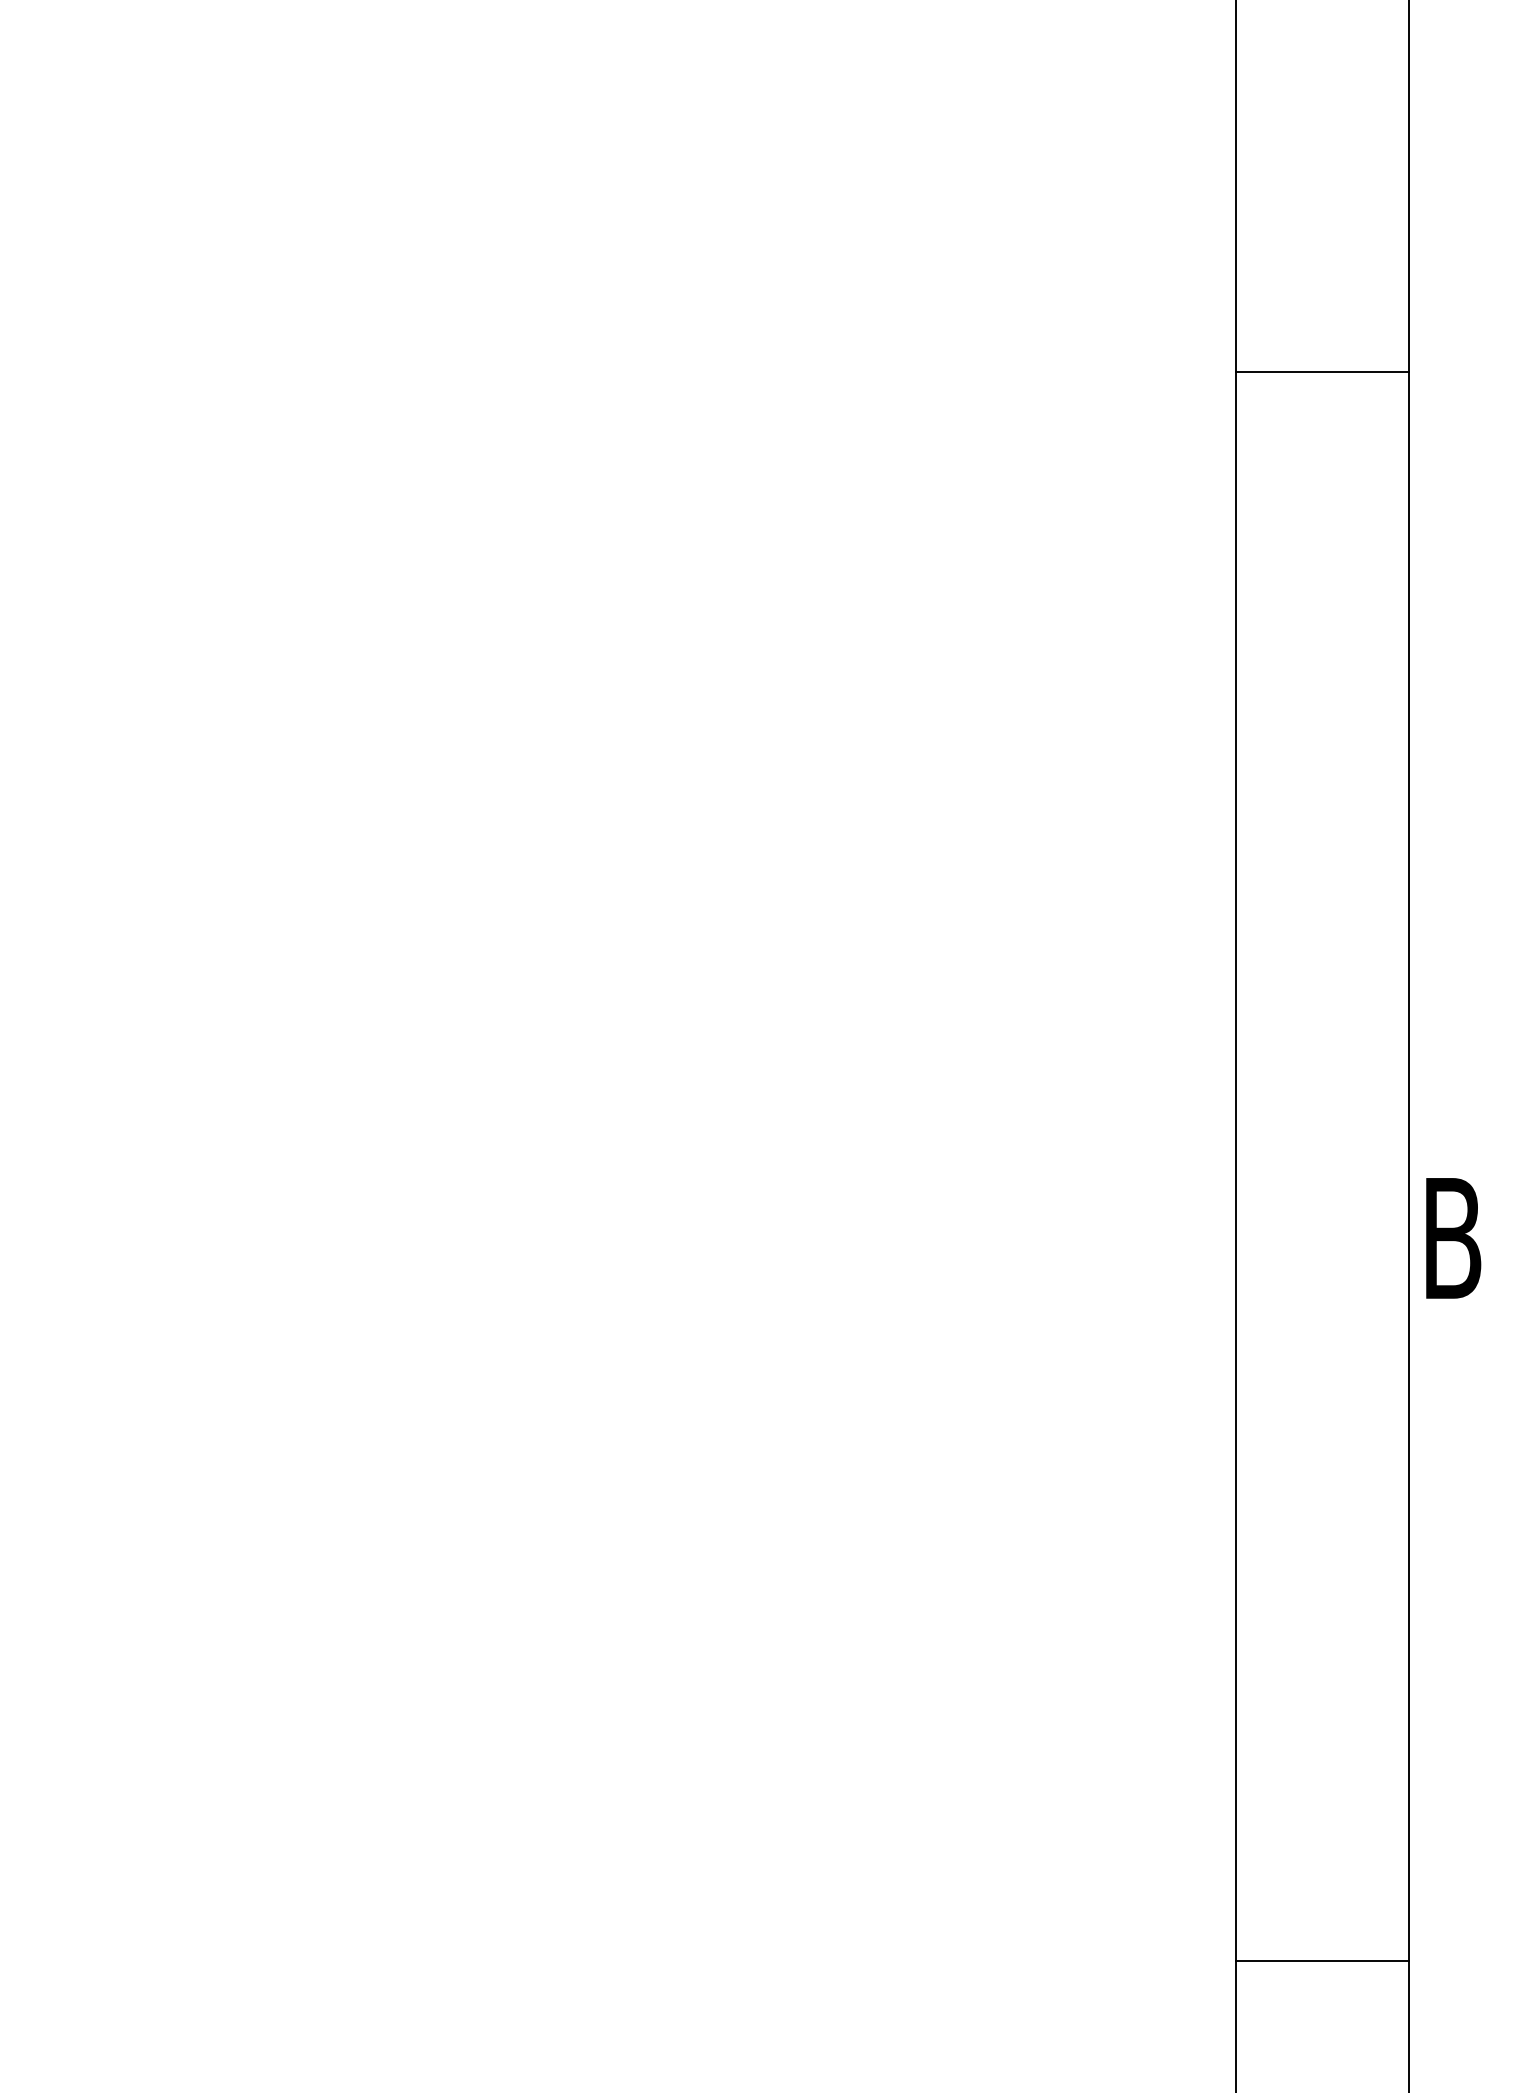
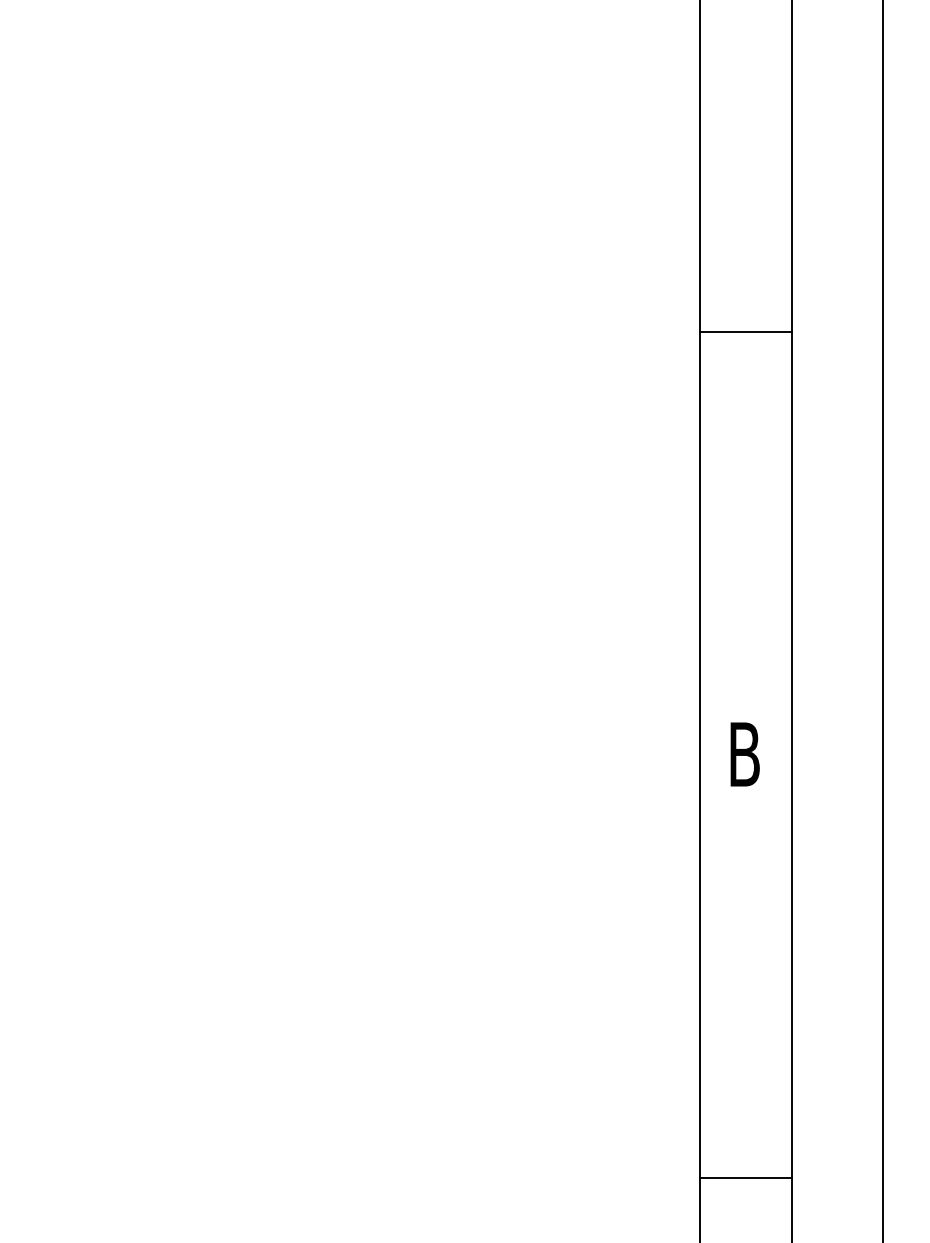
line: (1322, 371) -> (745, 331), moved
text: (1452, 1238) -> (744, 754), moved
line: (1322, 1960) -> (745, 1177), moved

